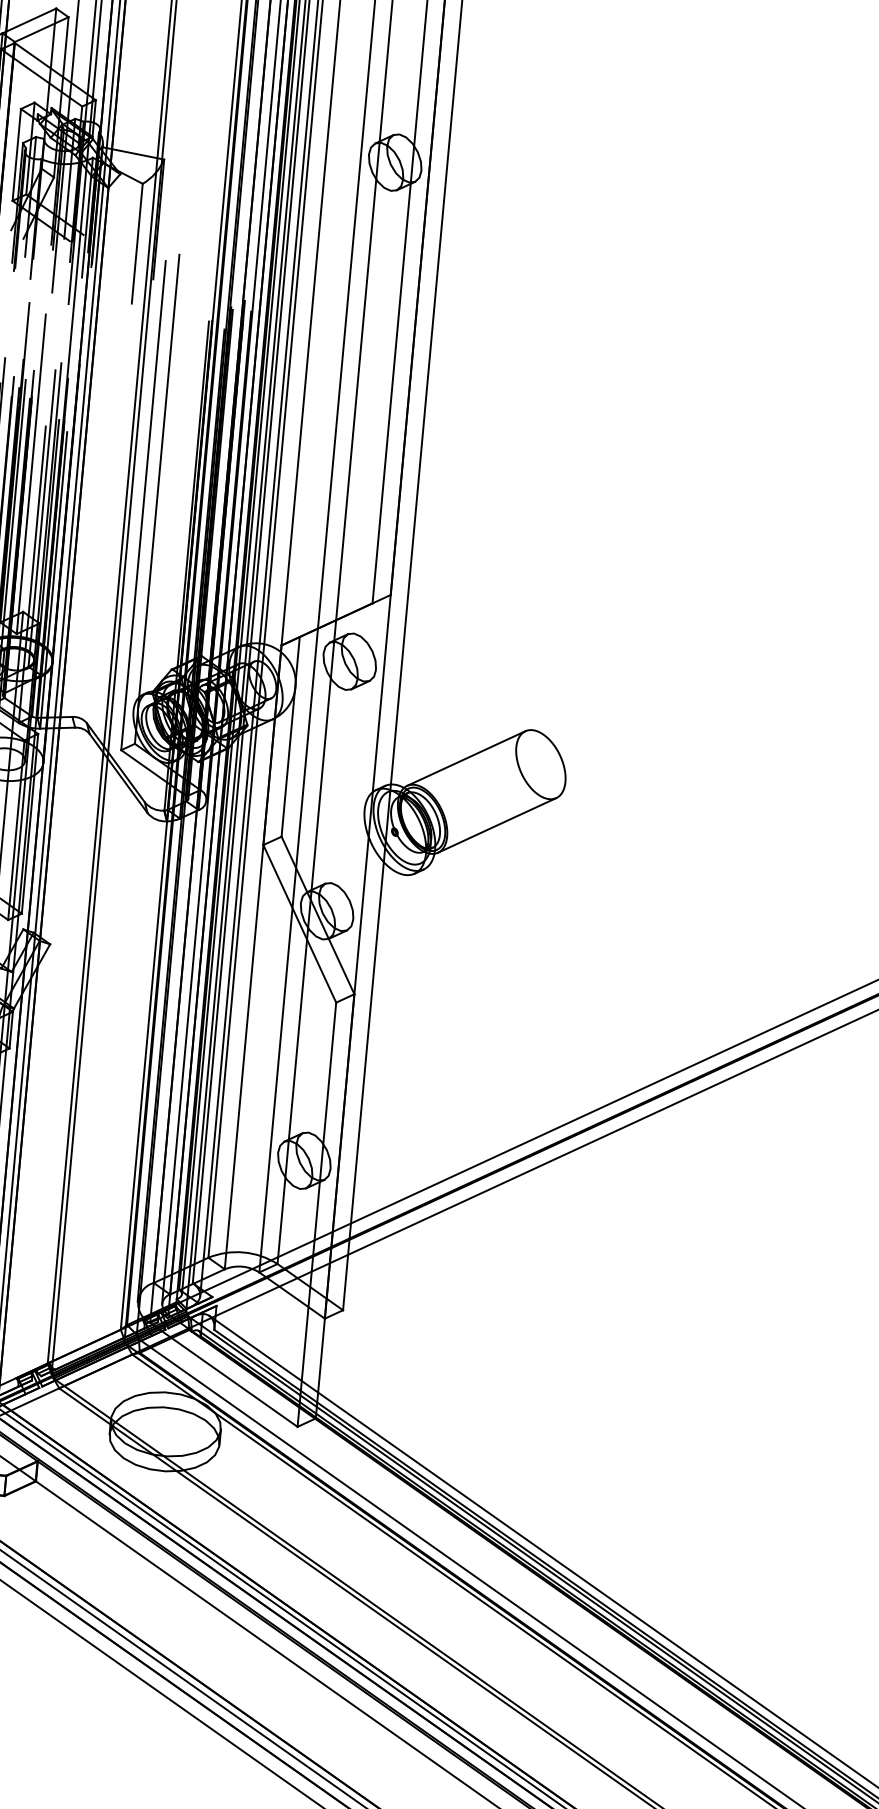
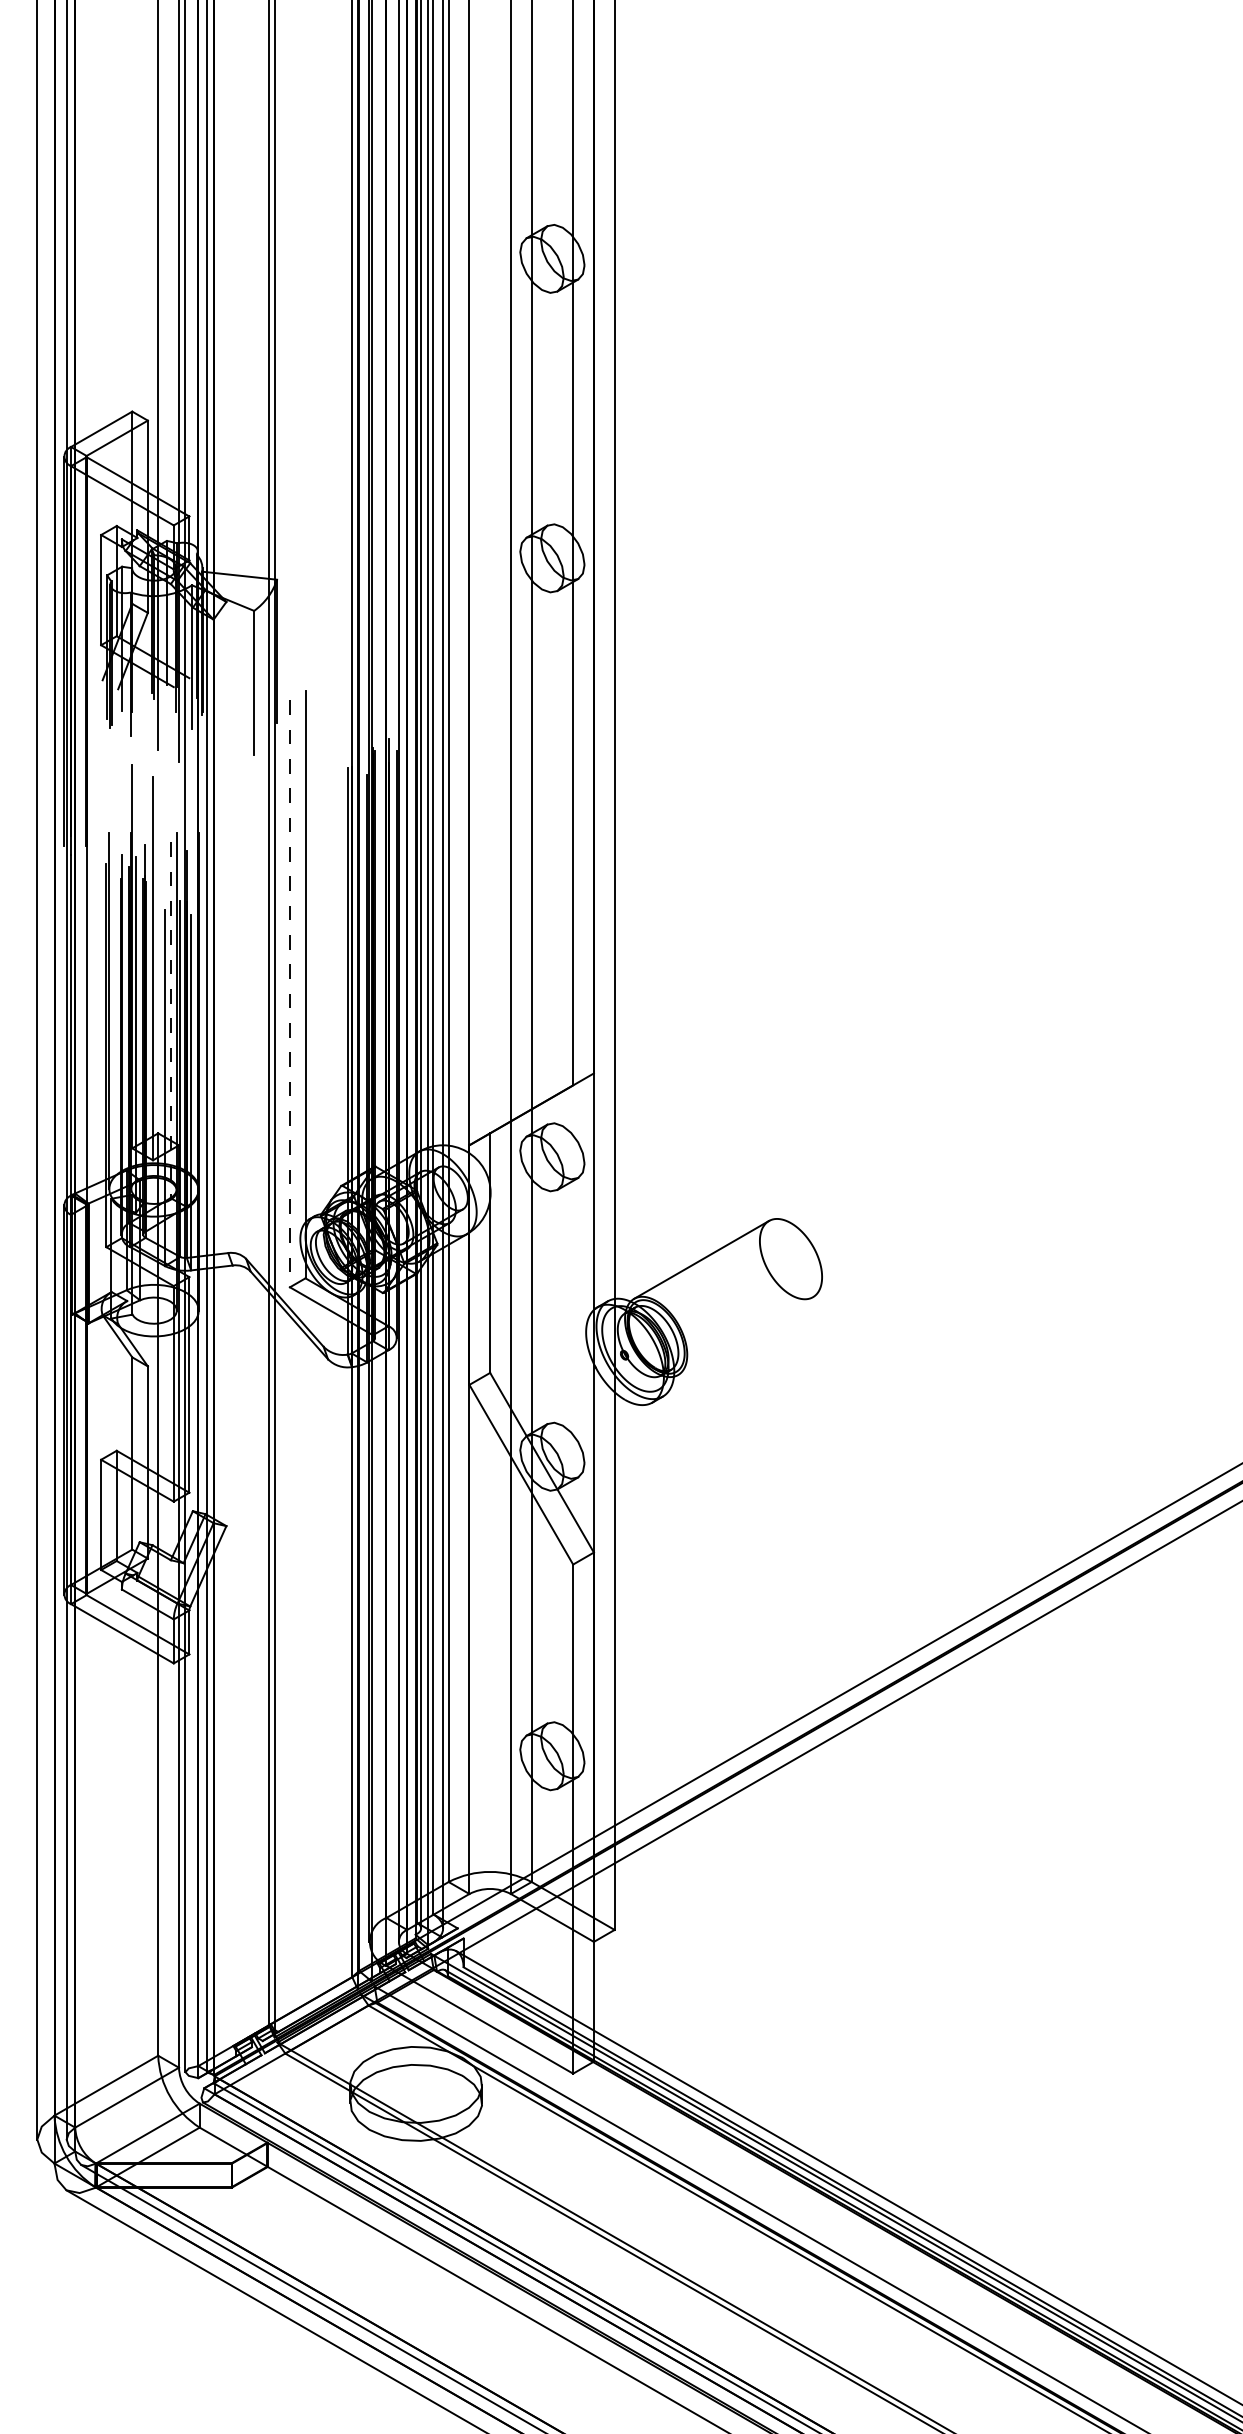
line: (143, 506) -> (289, 994), solid -> dashed
line: (41, 518) -> (170, 1020), solid -> dashed
line: (497, 825) -> (745, 1336), removed

